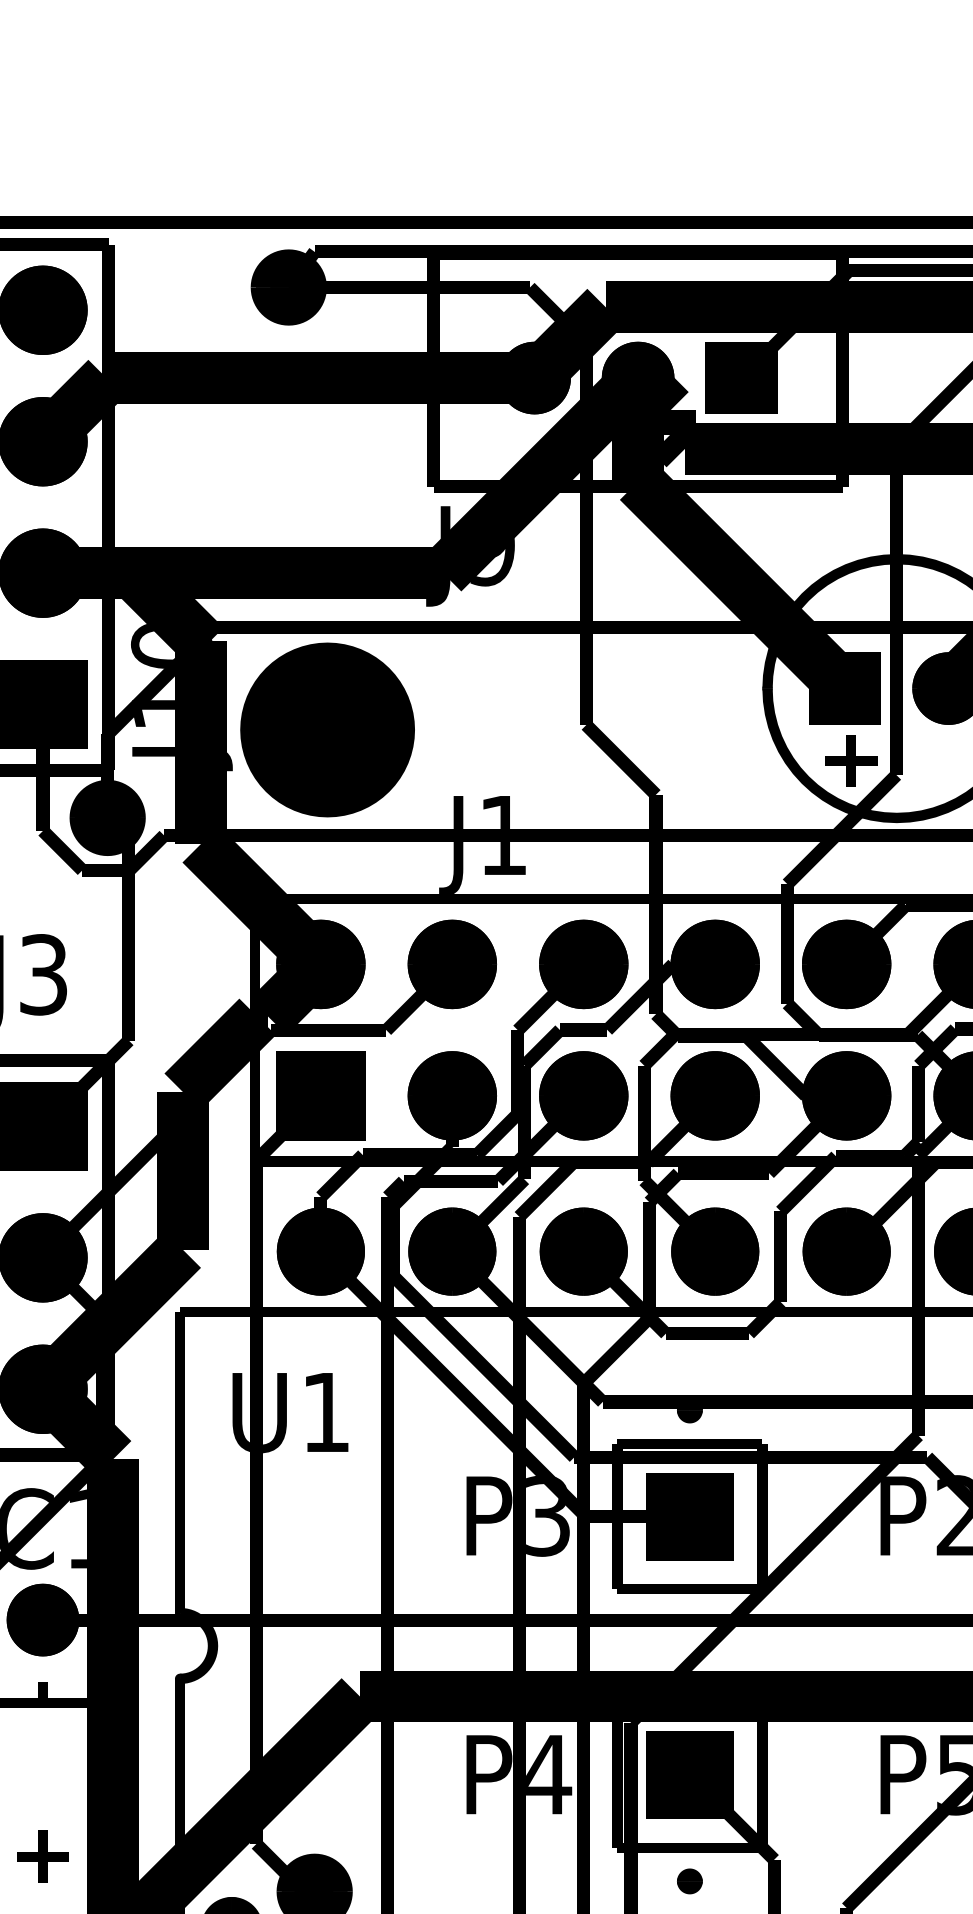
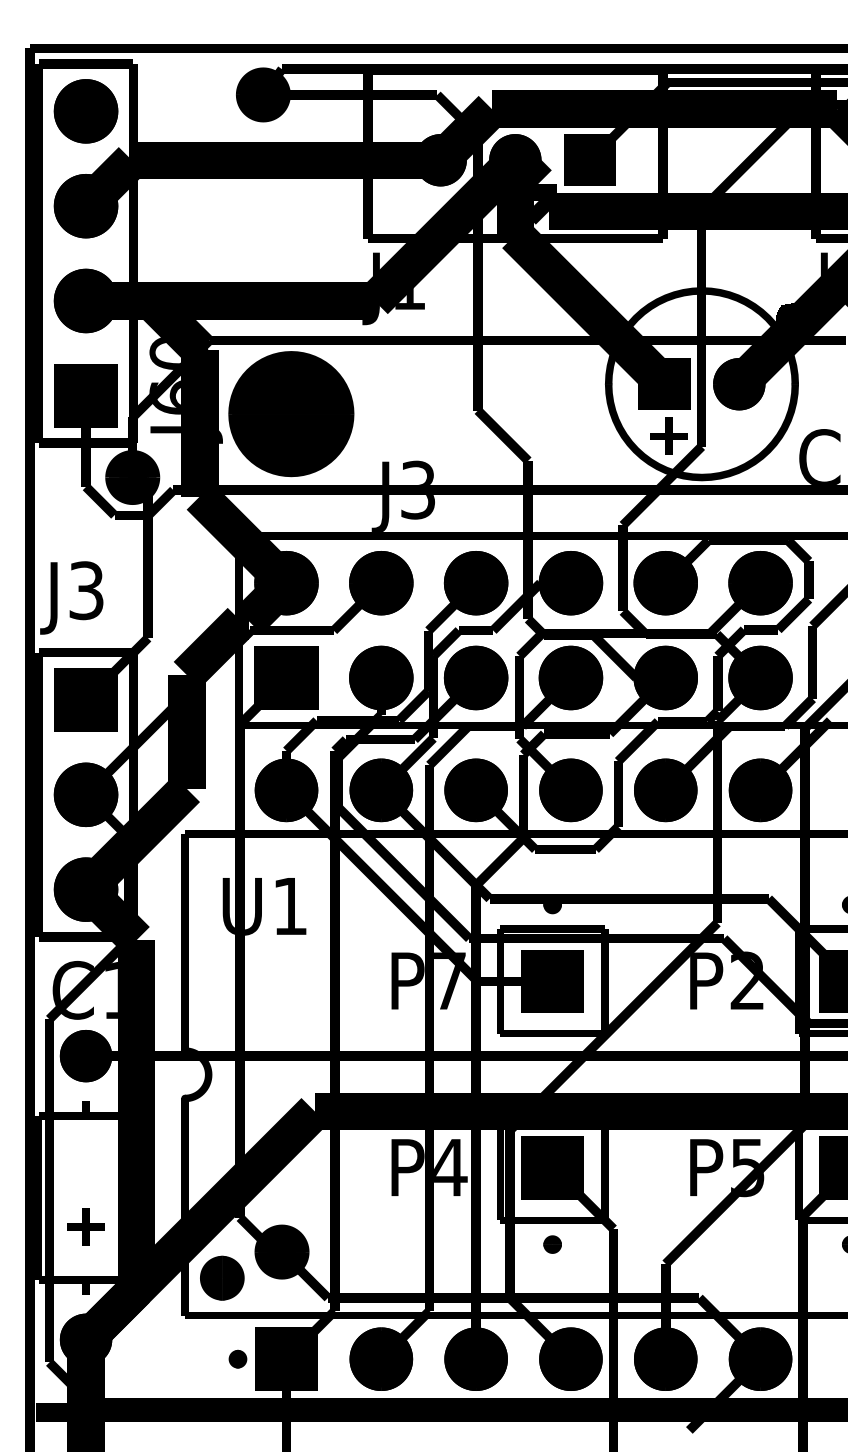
text: (492, 562) -> (410, 293), J9 -> J1
text: (151, 706) -> (164, 397), J10 -> J60
text: (502, 834) -> (417, 489), J1 -> J3
text: (546, 1516) -> (449, 981), P3 -> P7

